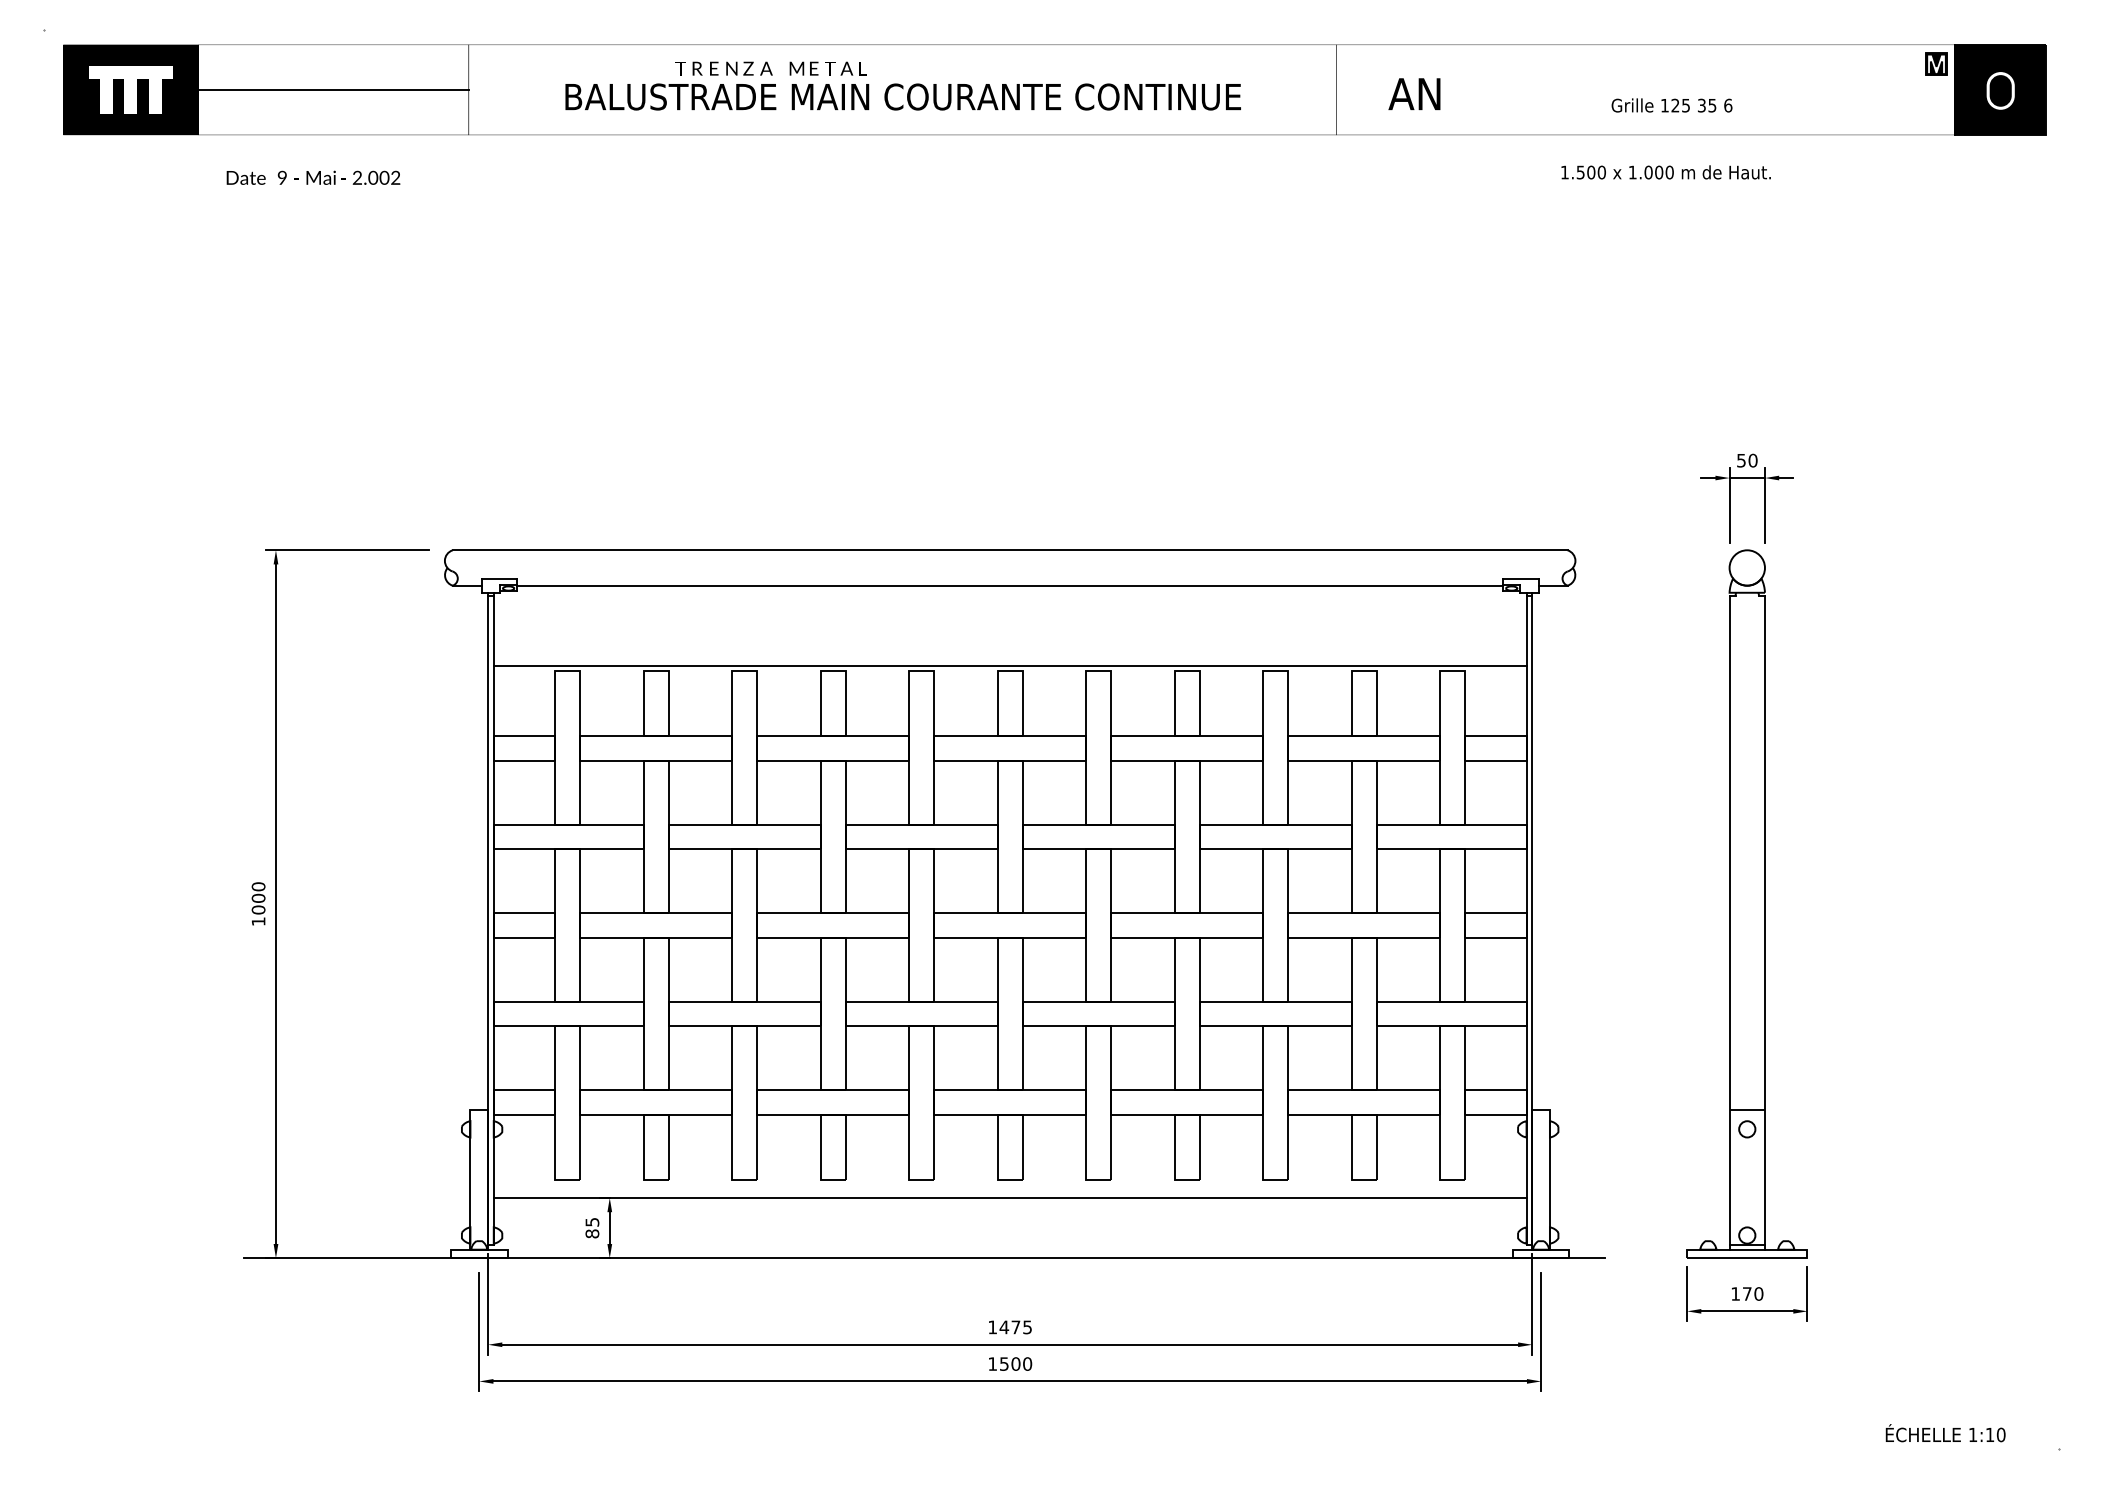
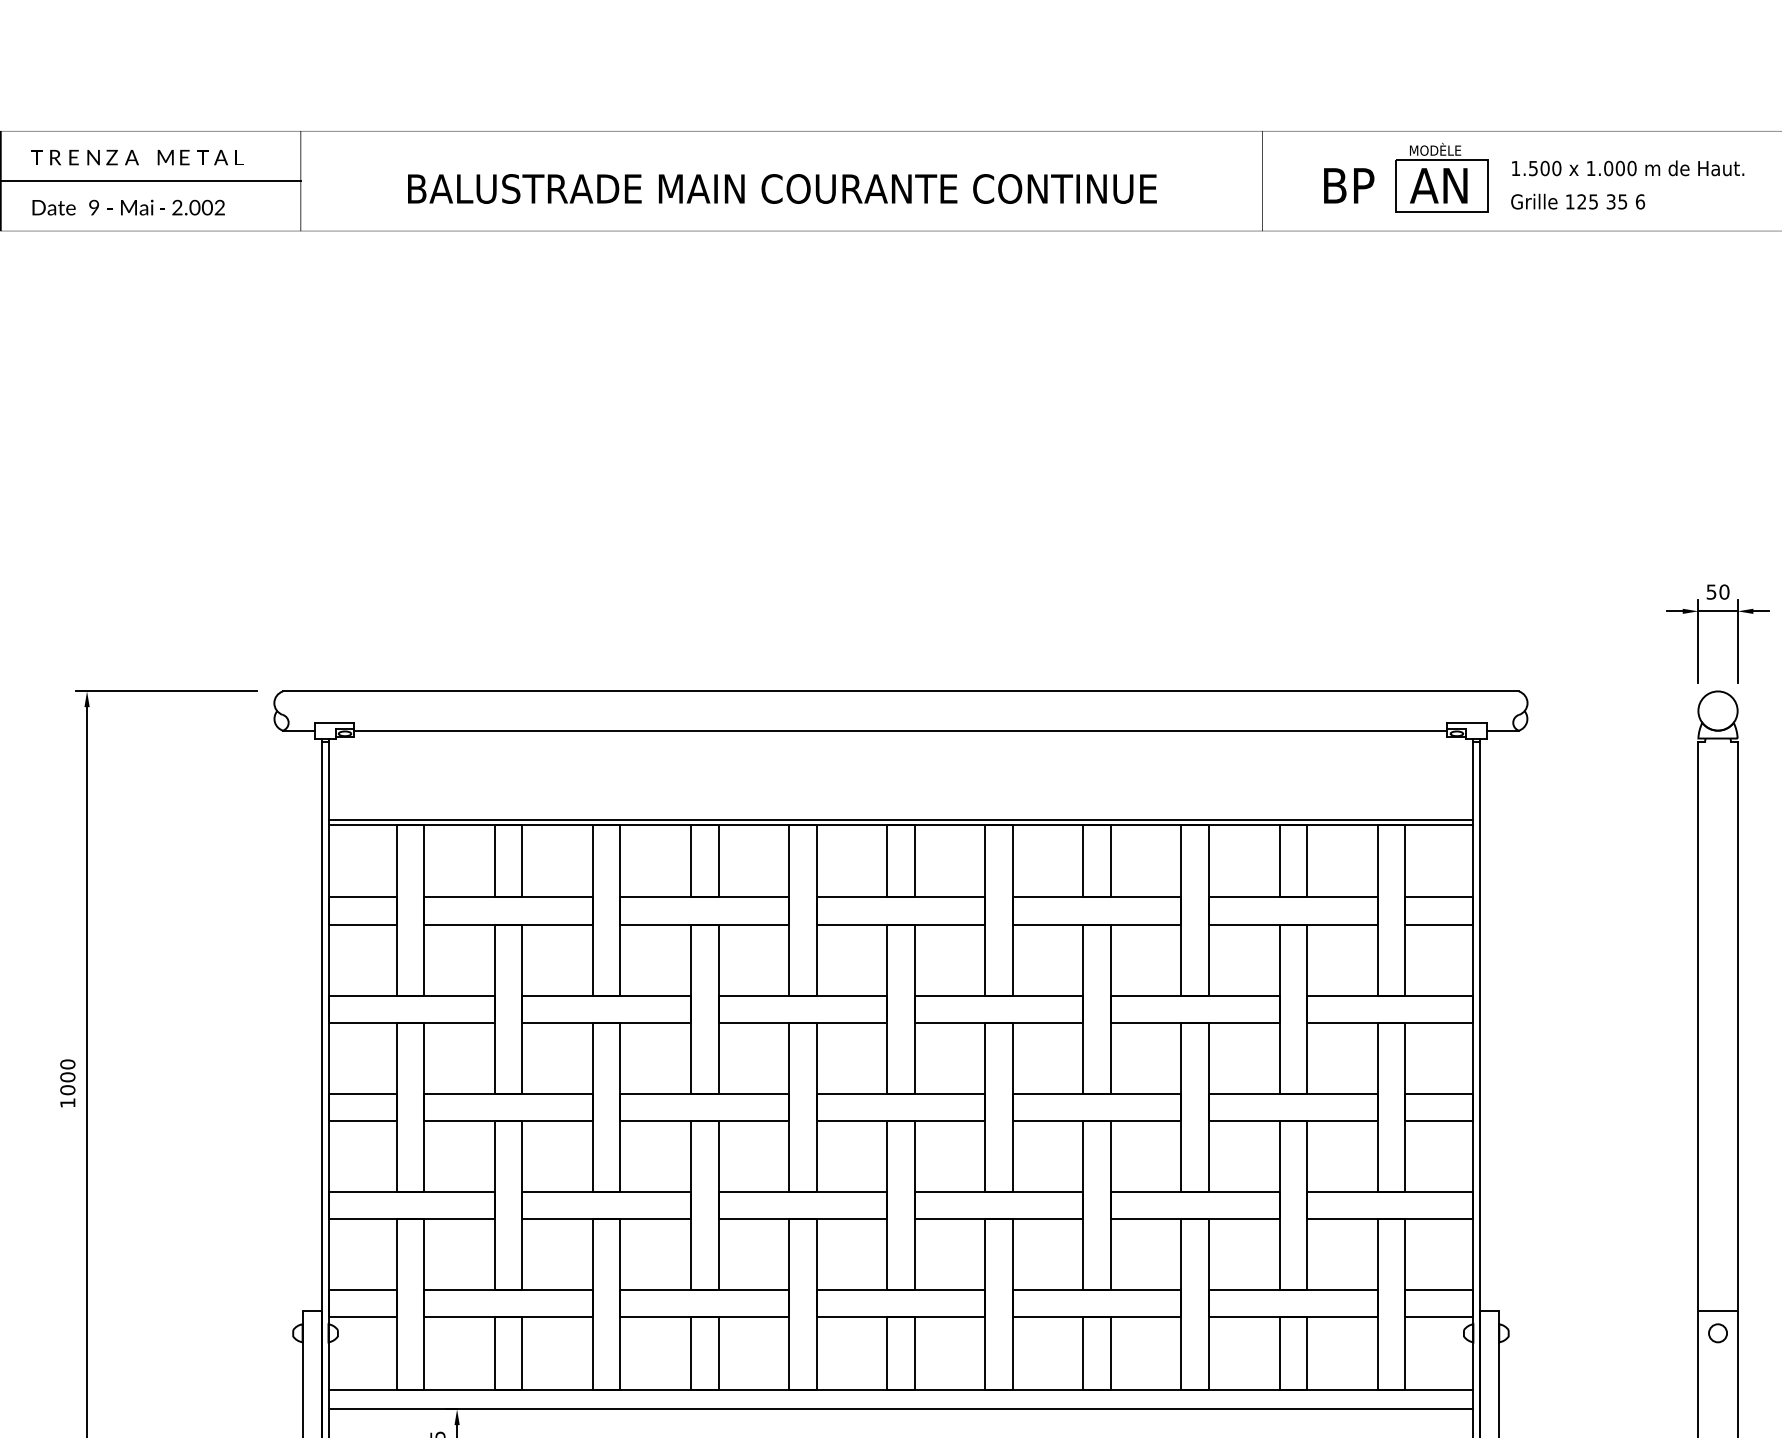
text: (770, 68) -> (136, 157), moved
part: (1498, 86) -> (1442, 177), added
text: (1414, 94) -> (1349, 186), AN -> BP
text: (1671, 105) -> (1577, 201), moved
text: (1665, 172) -> (1627, 168), moved
text: (313, 177) -> (128, 207), moved
line: (1009, 670) -> (900, 824), added
line: (1009, 1180) -> (900, 1390), added

